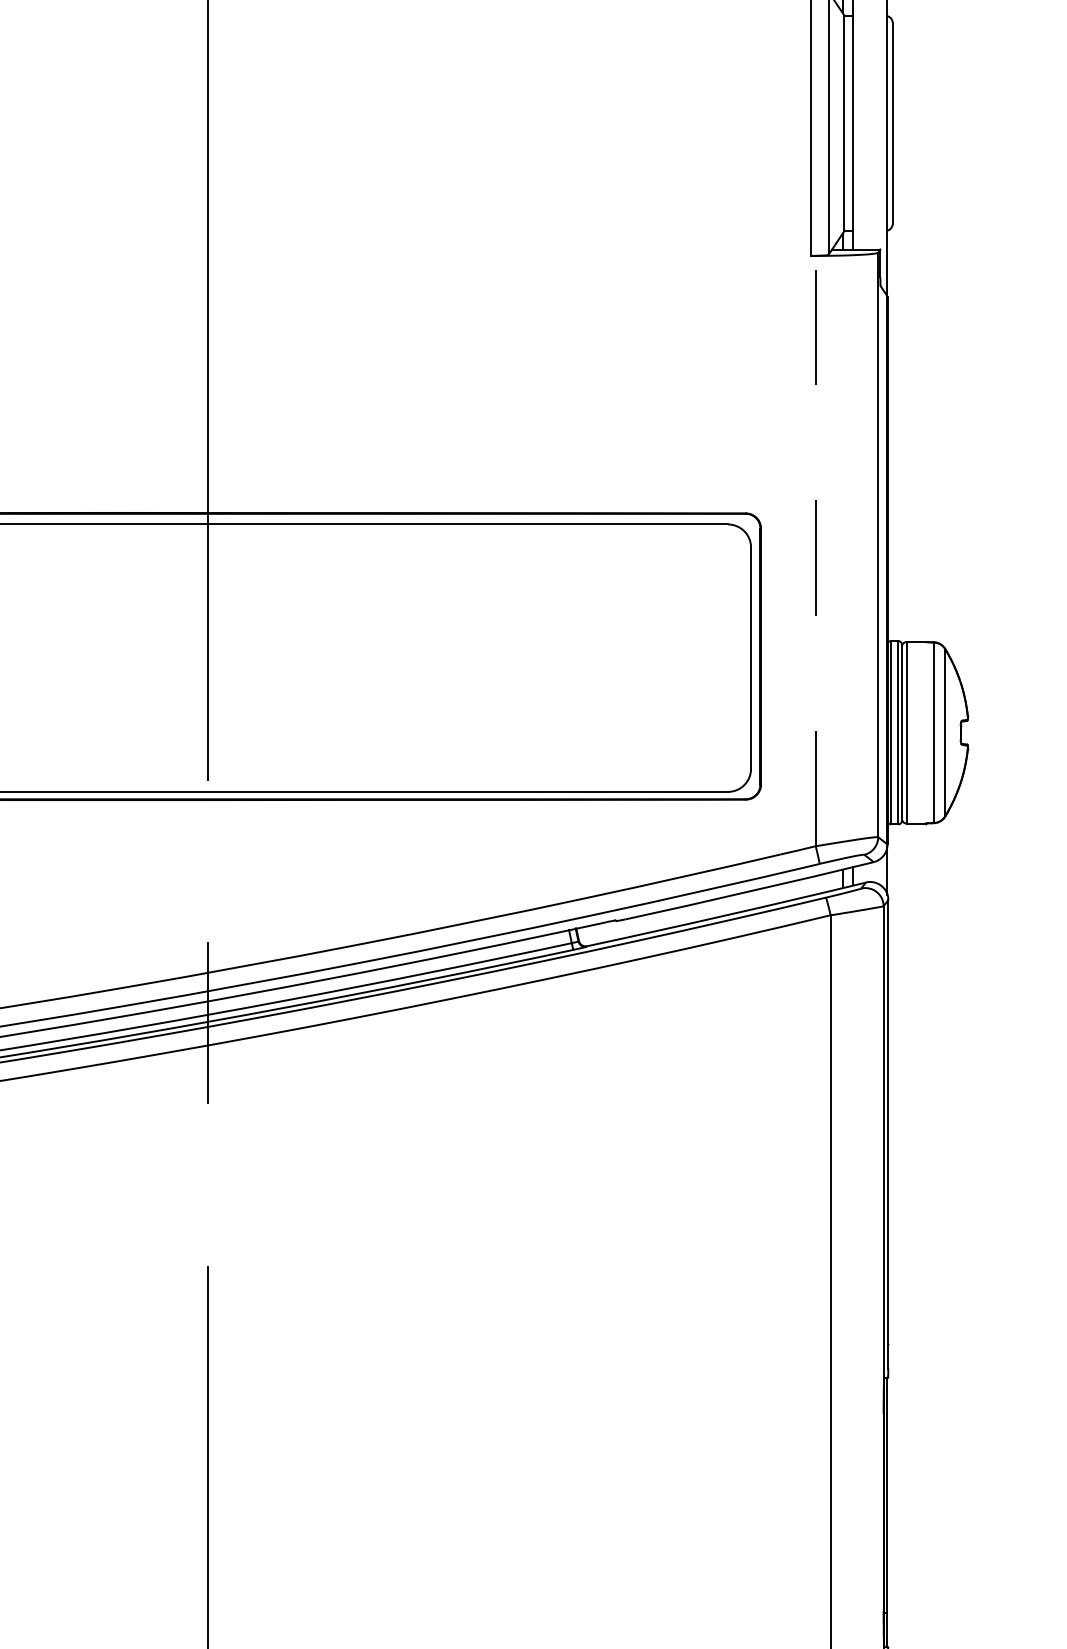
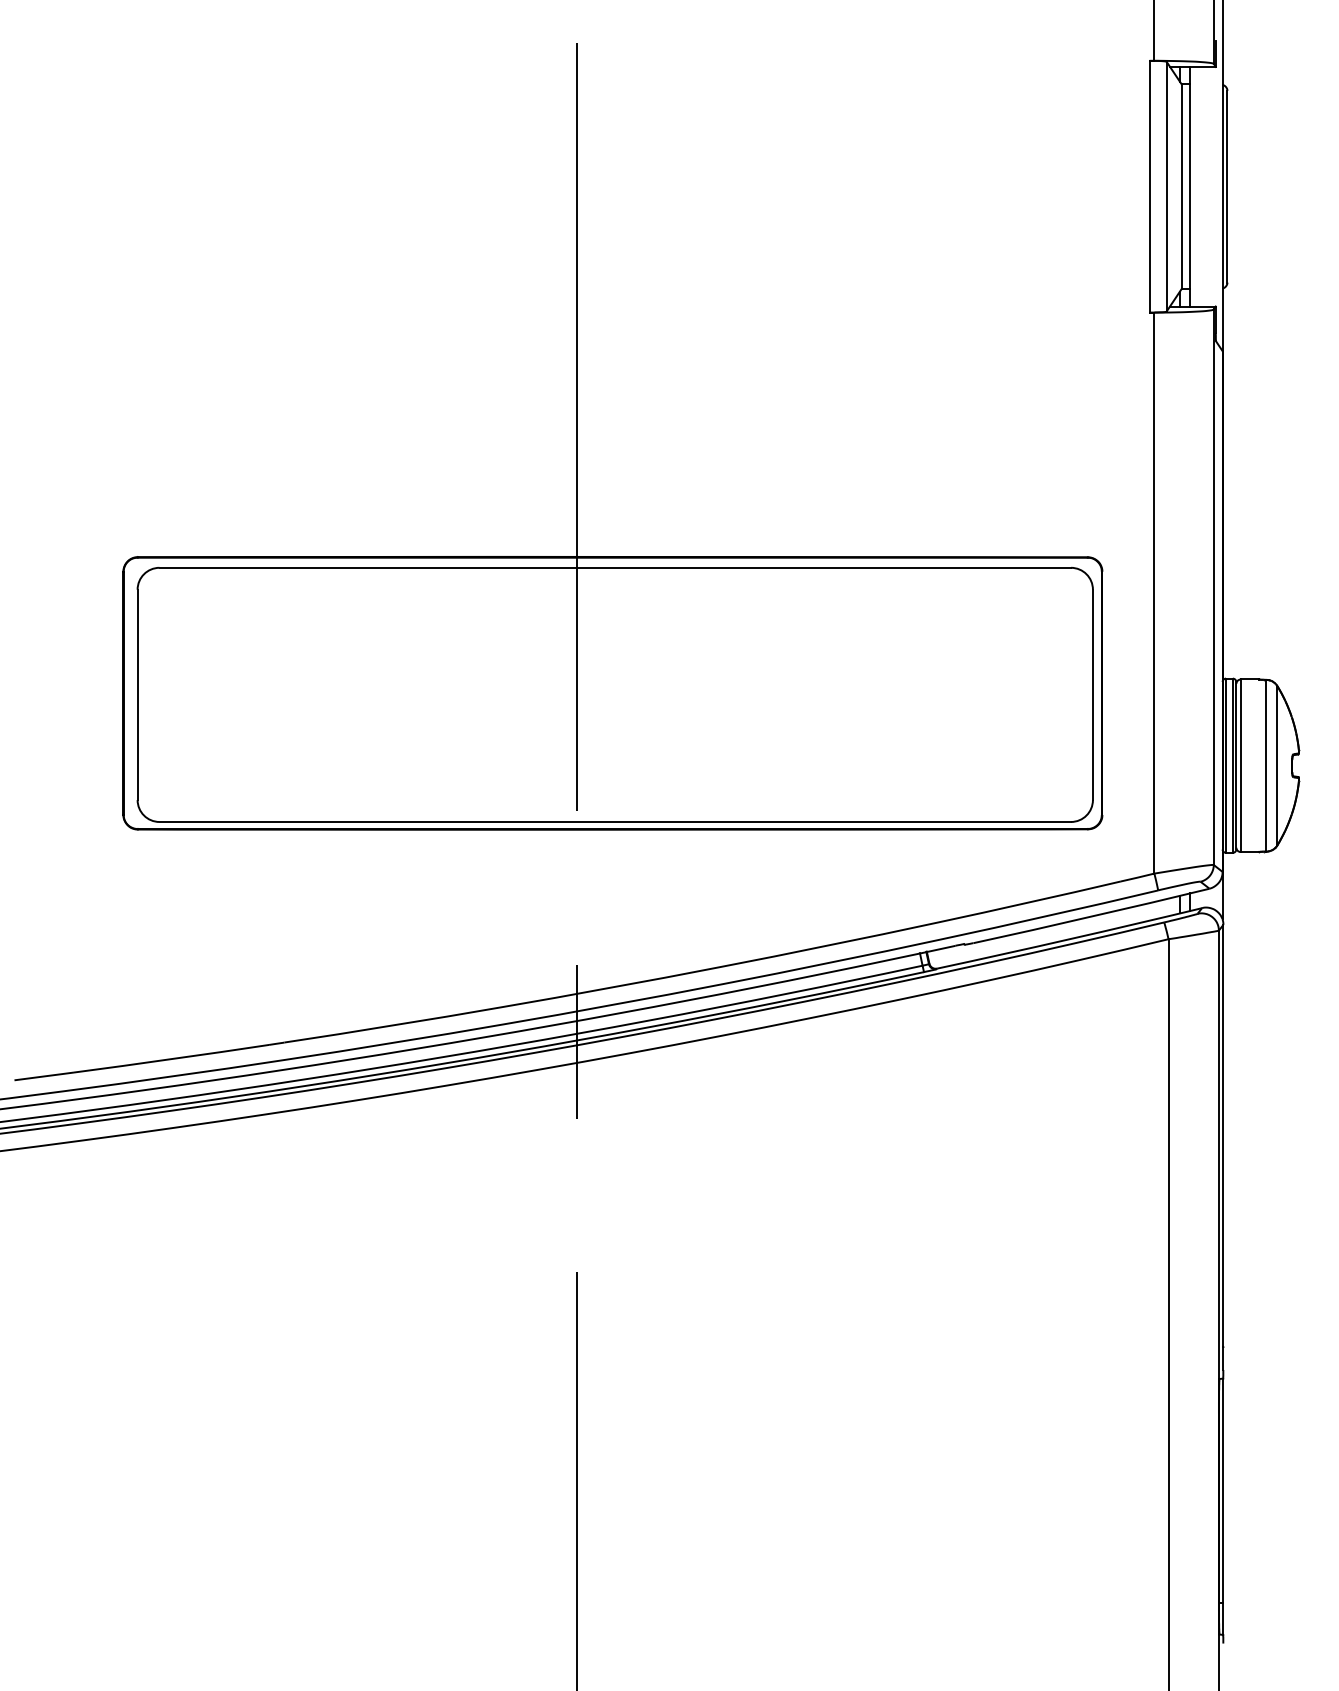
line: (815, 551) -> (1154, 593), dashed -> solid

